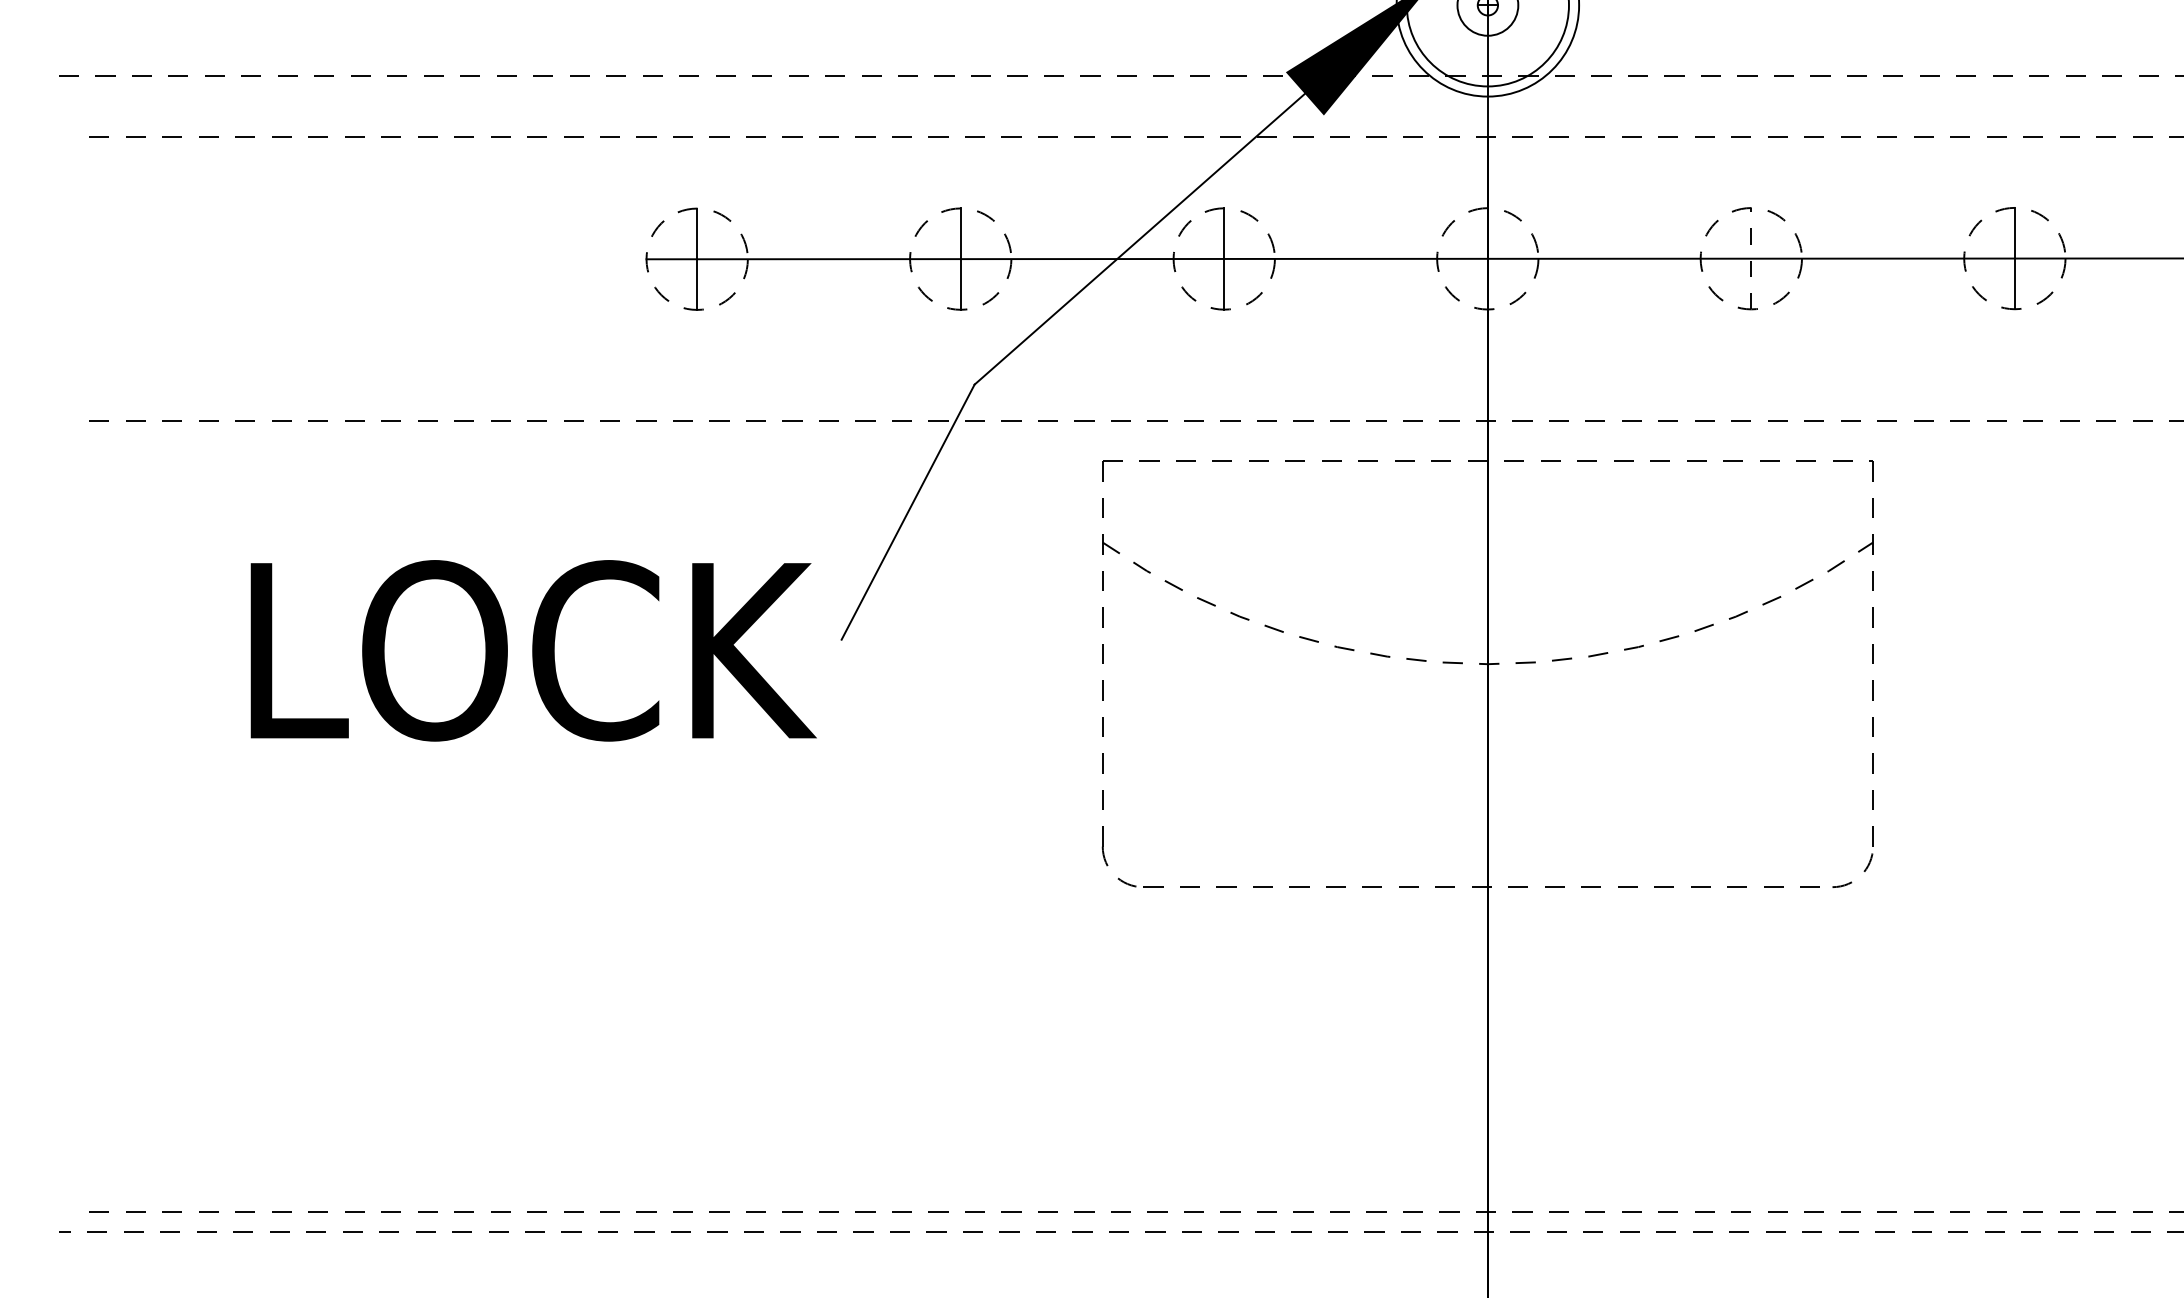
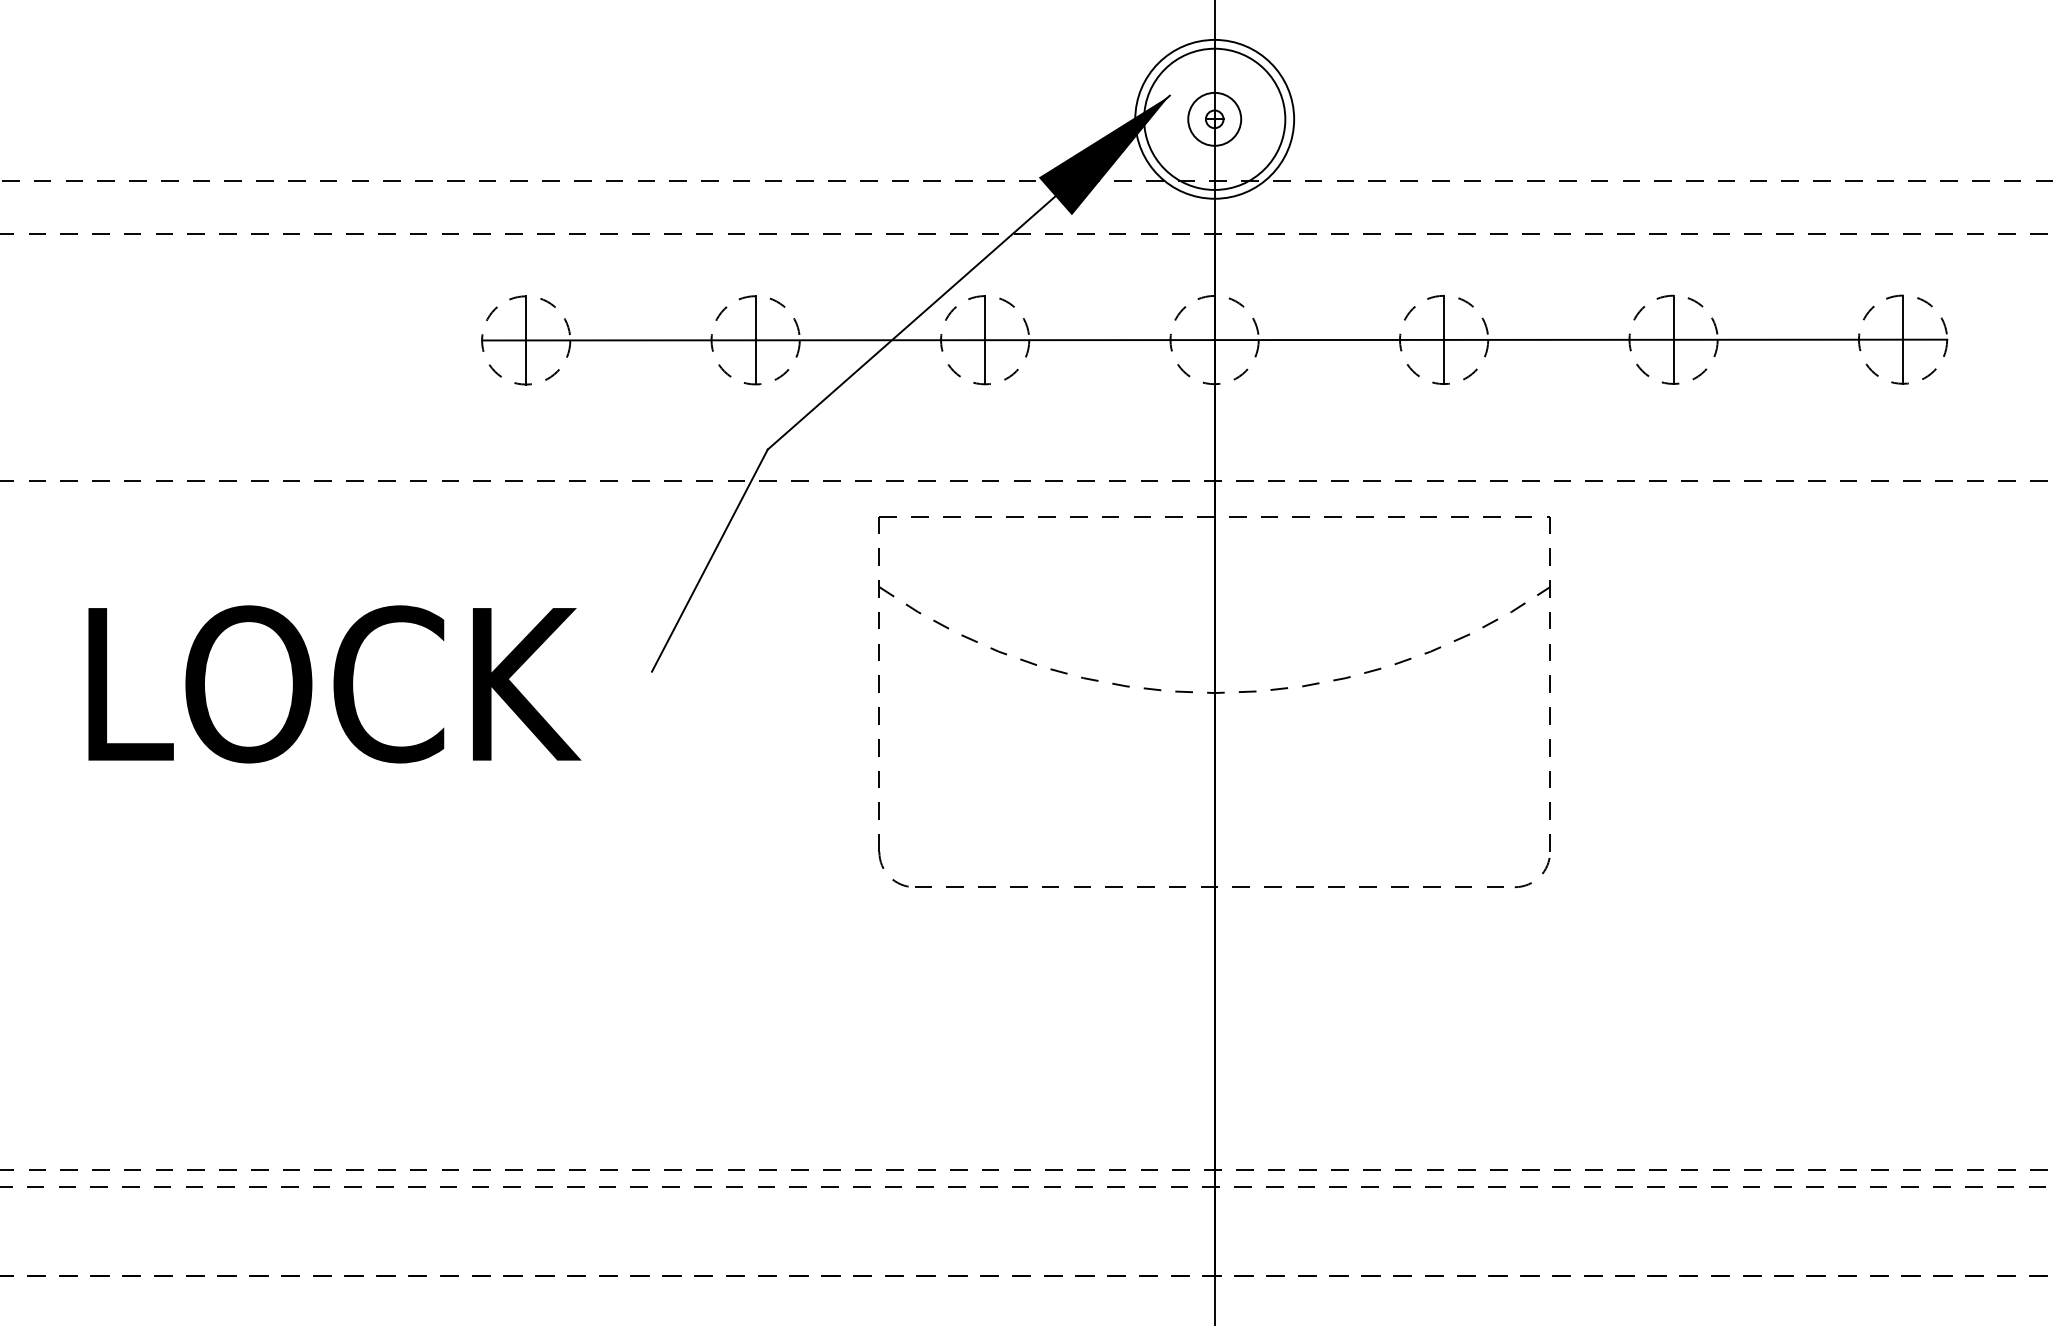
line: (1751, 258) -> (1444, 339), dashed -> solid
text: (533, 650) -> (334, 684), moved

